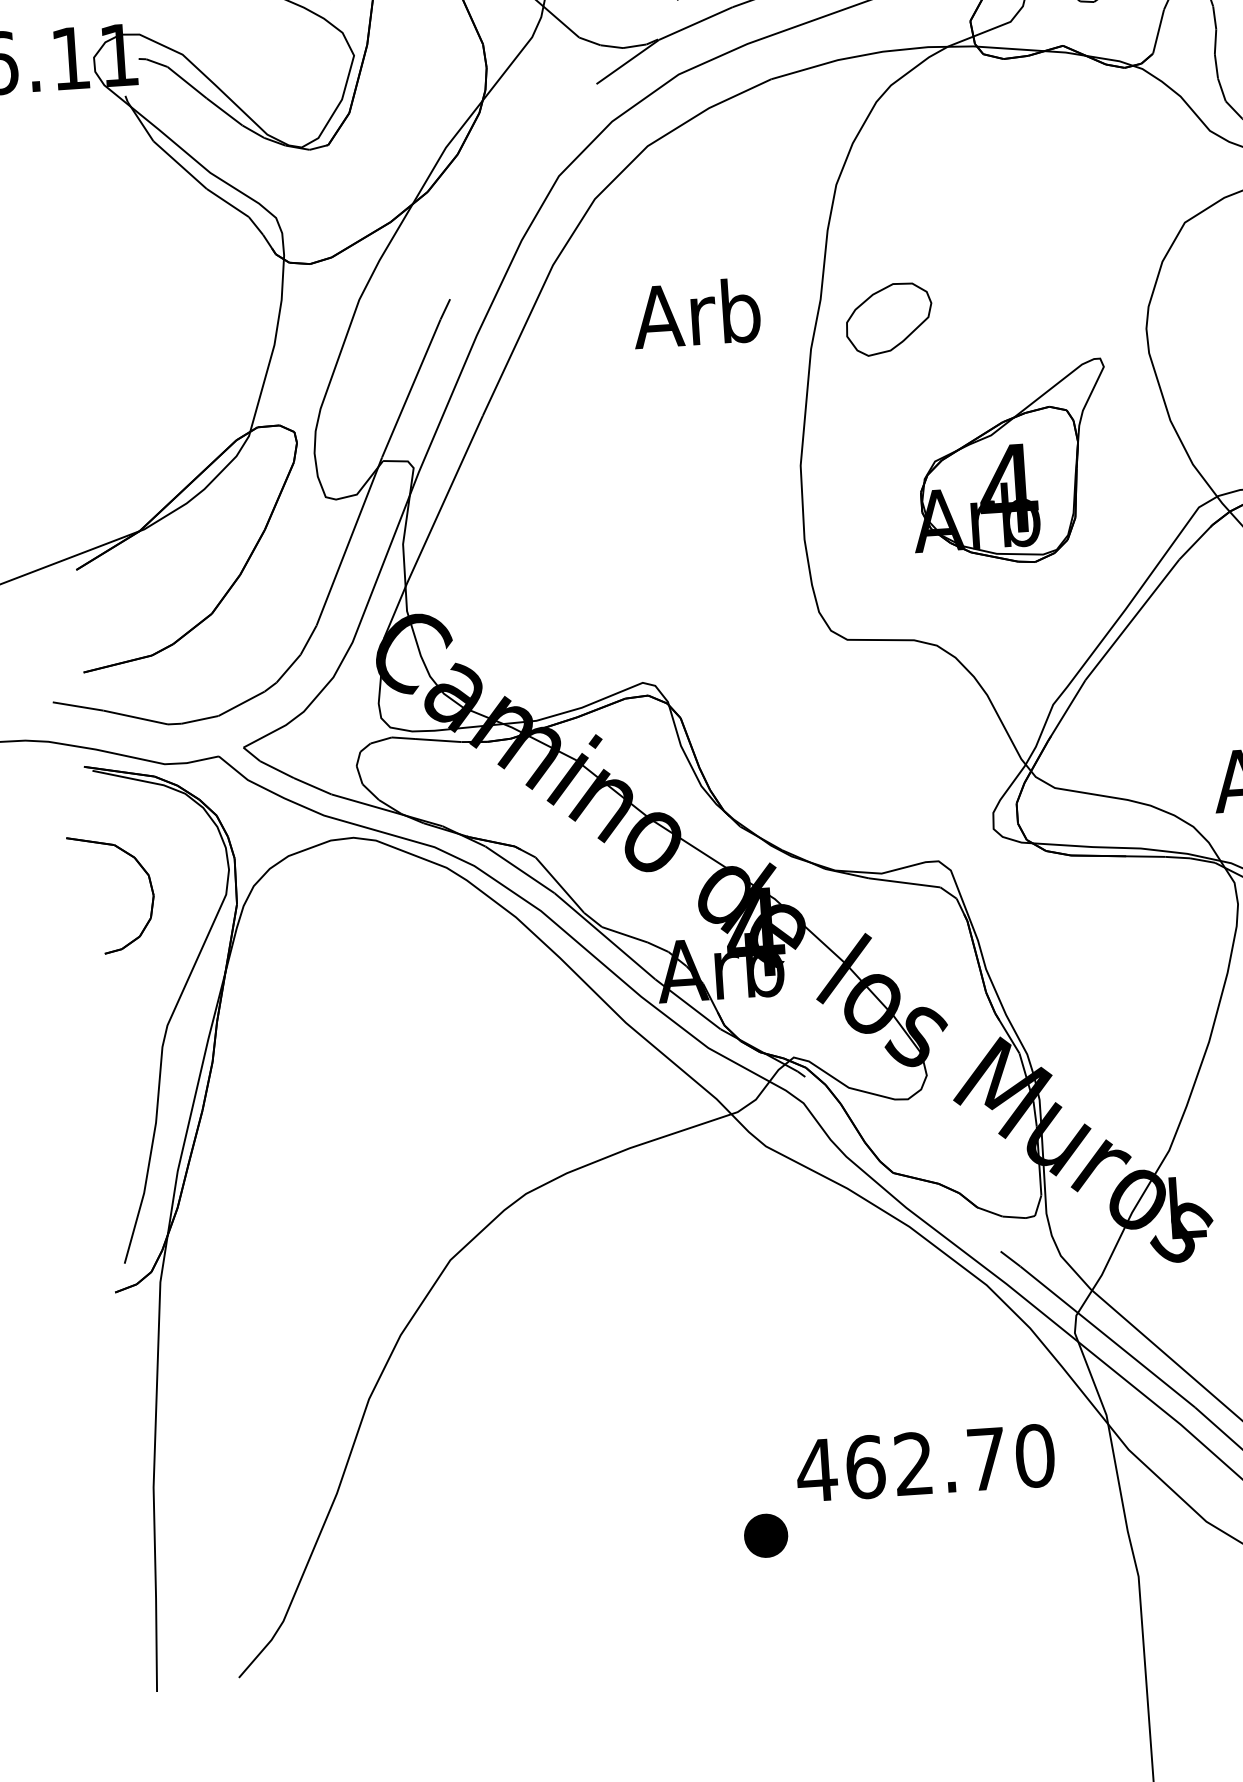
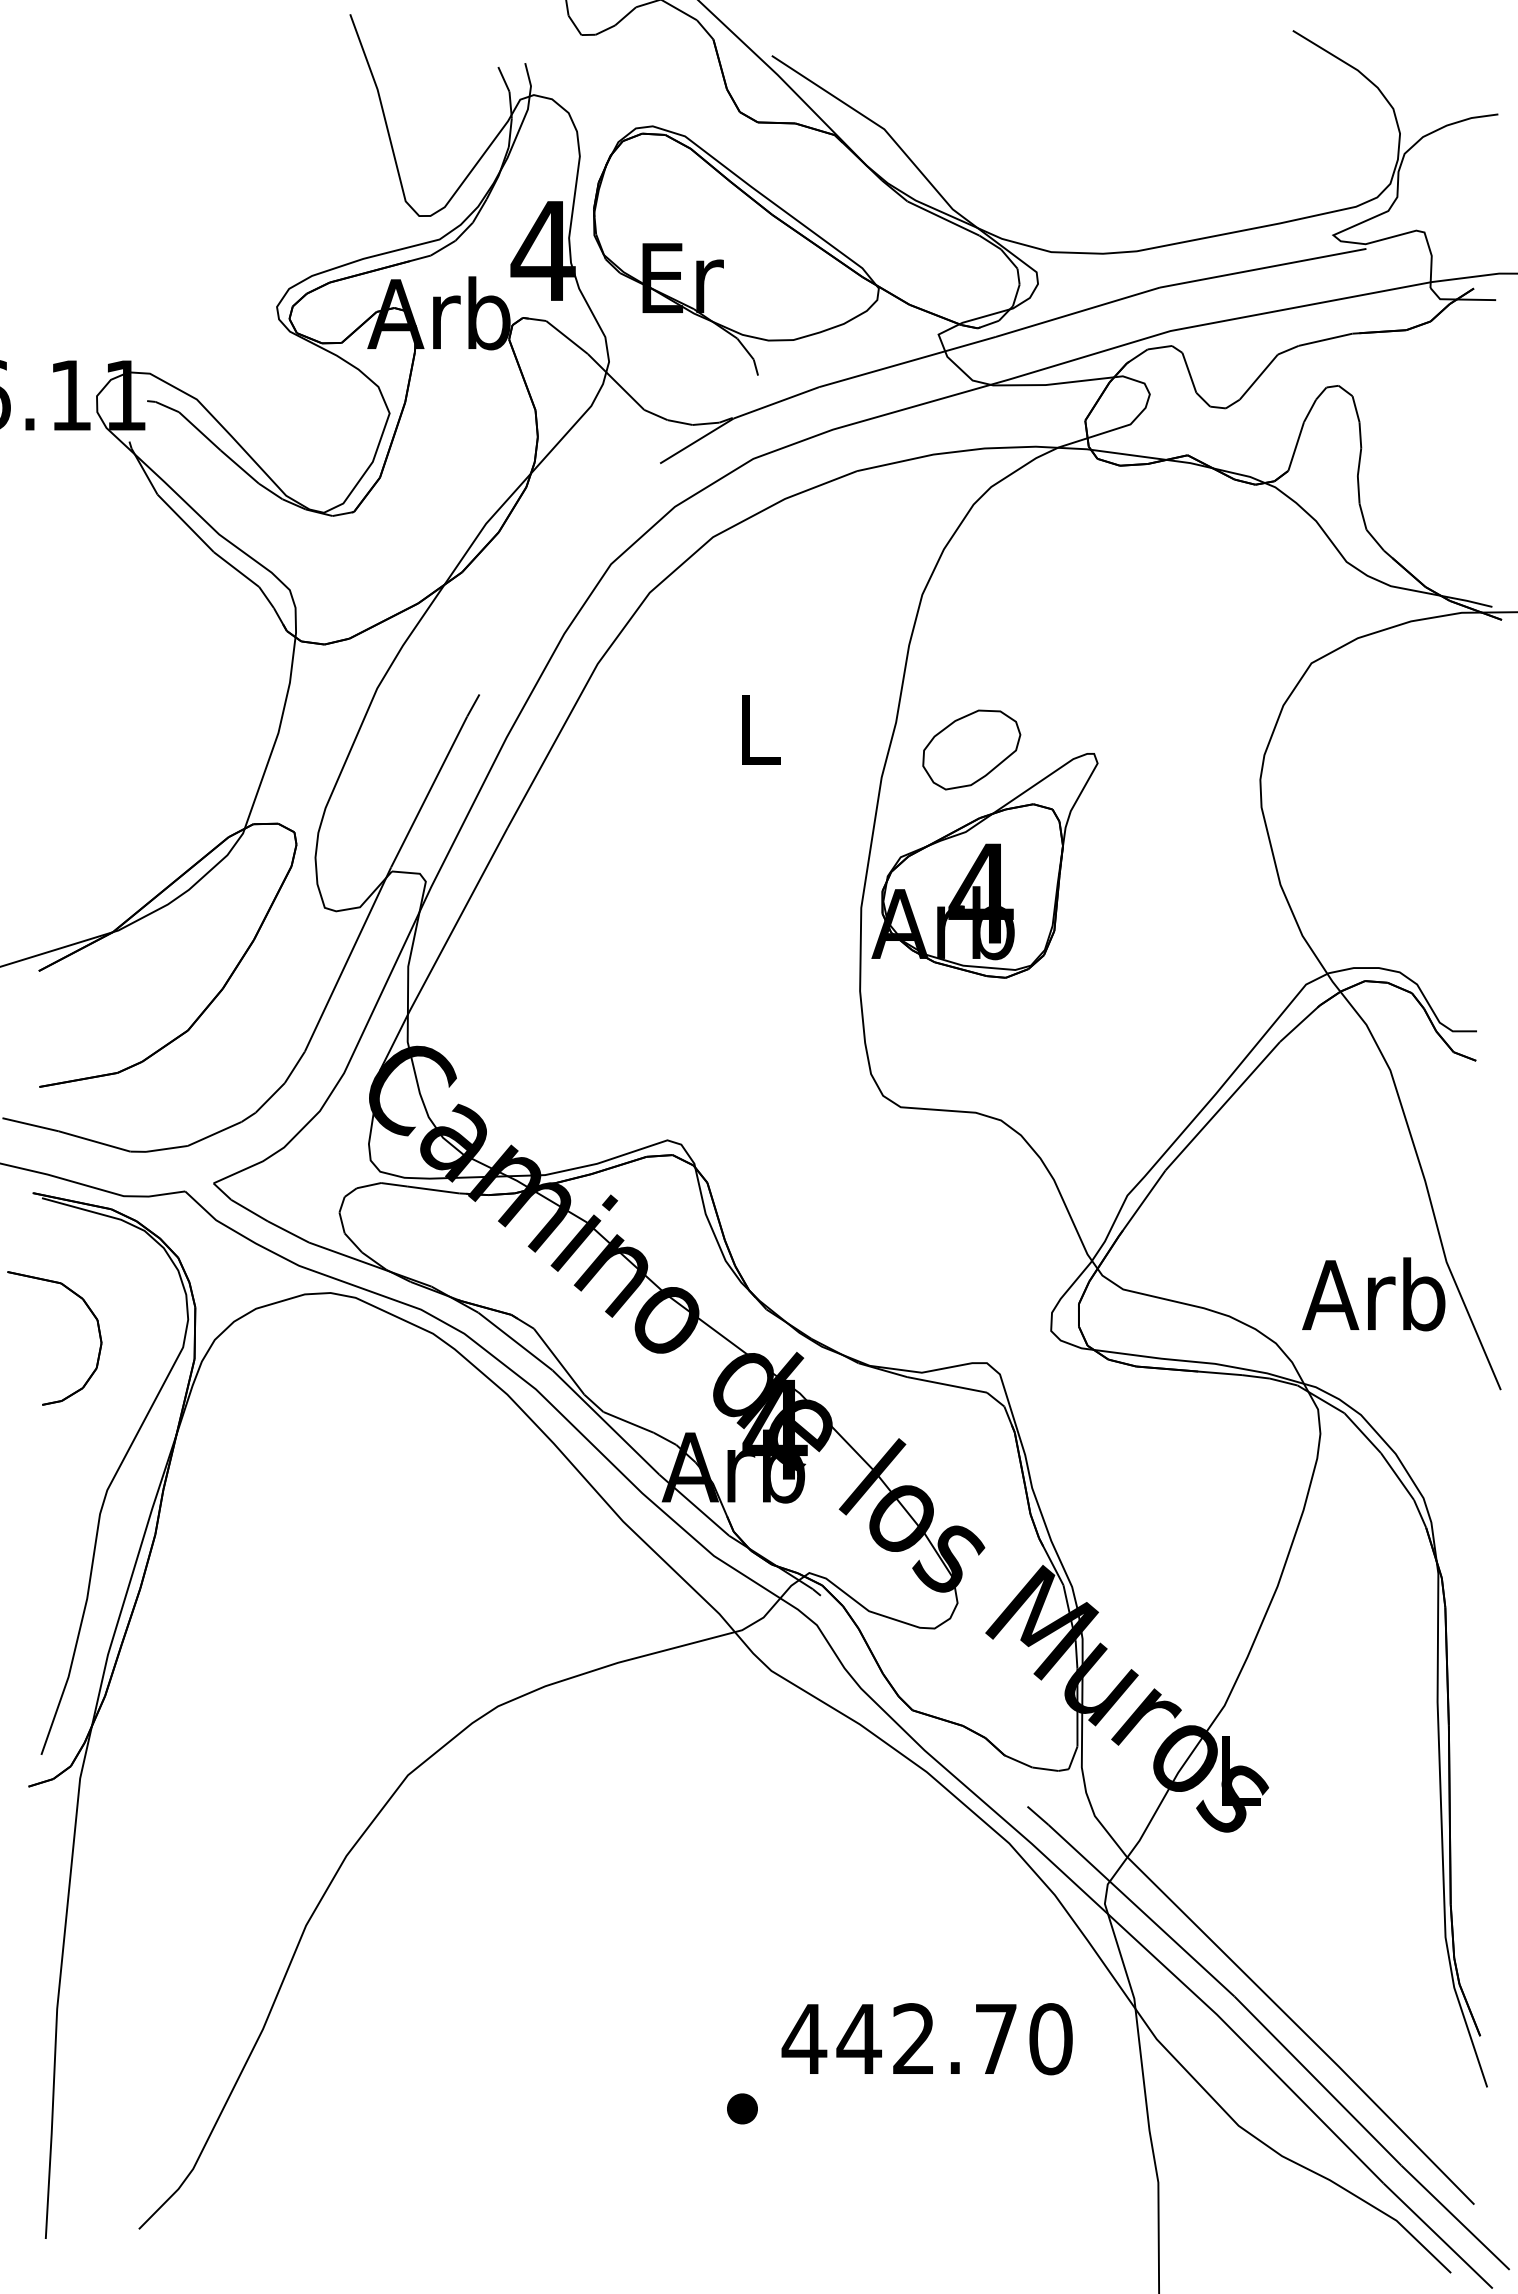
text: (696, 313) -> (755, 728), Arb -> L
part: (1009, 463) -> (984, 865), moved
text: (864, 1467) -> (858, 2039), 462.70 -> 442.70
part: (766, 1535) -> (742, 2108), size x0.62

